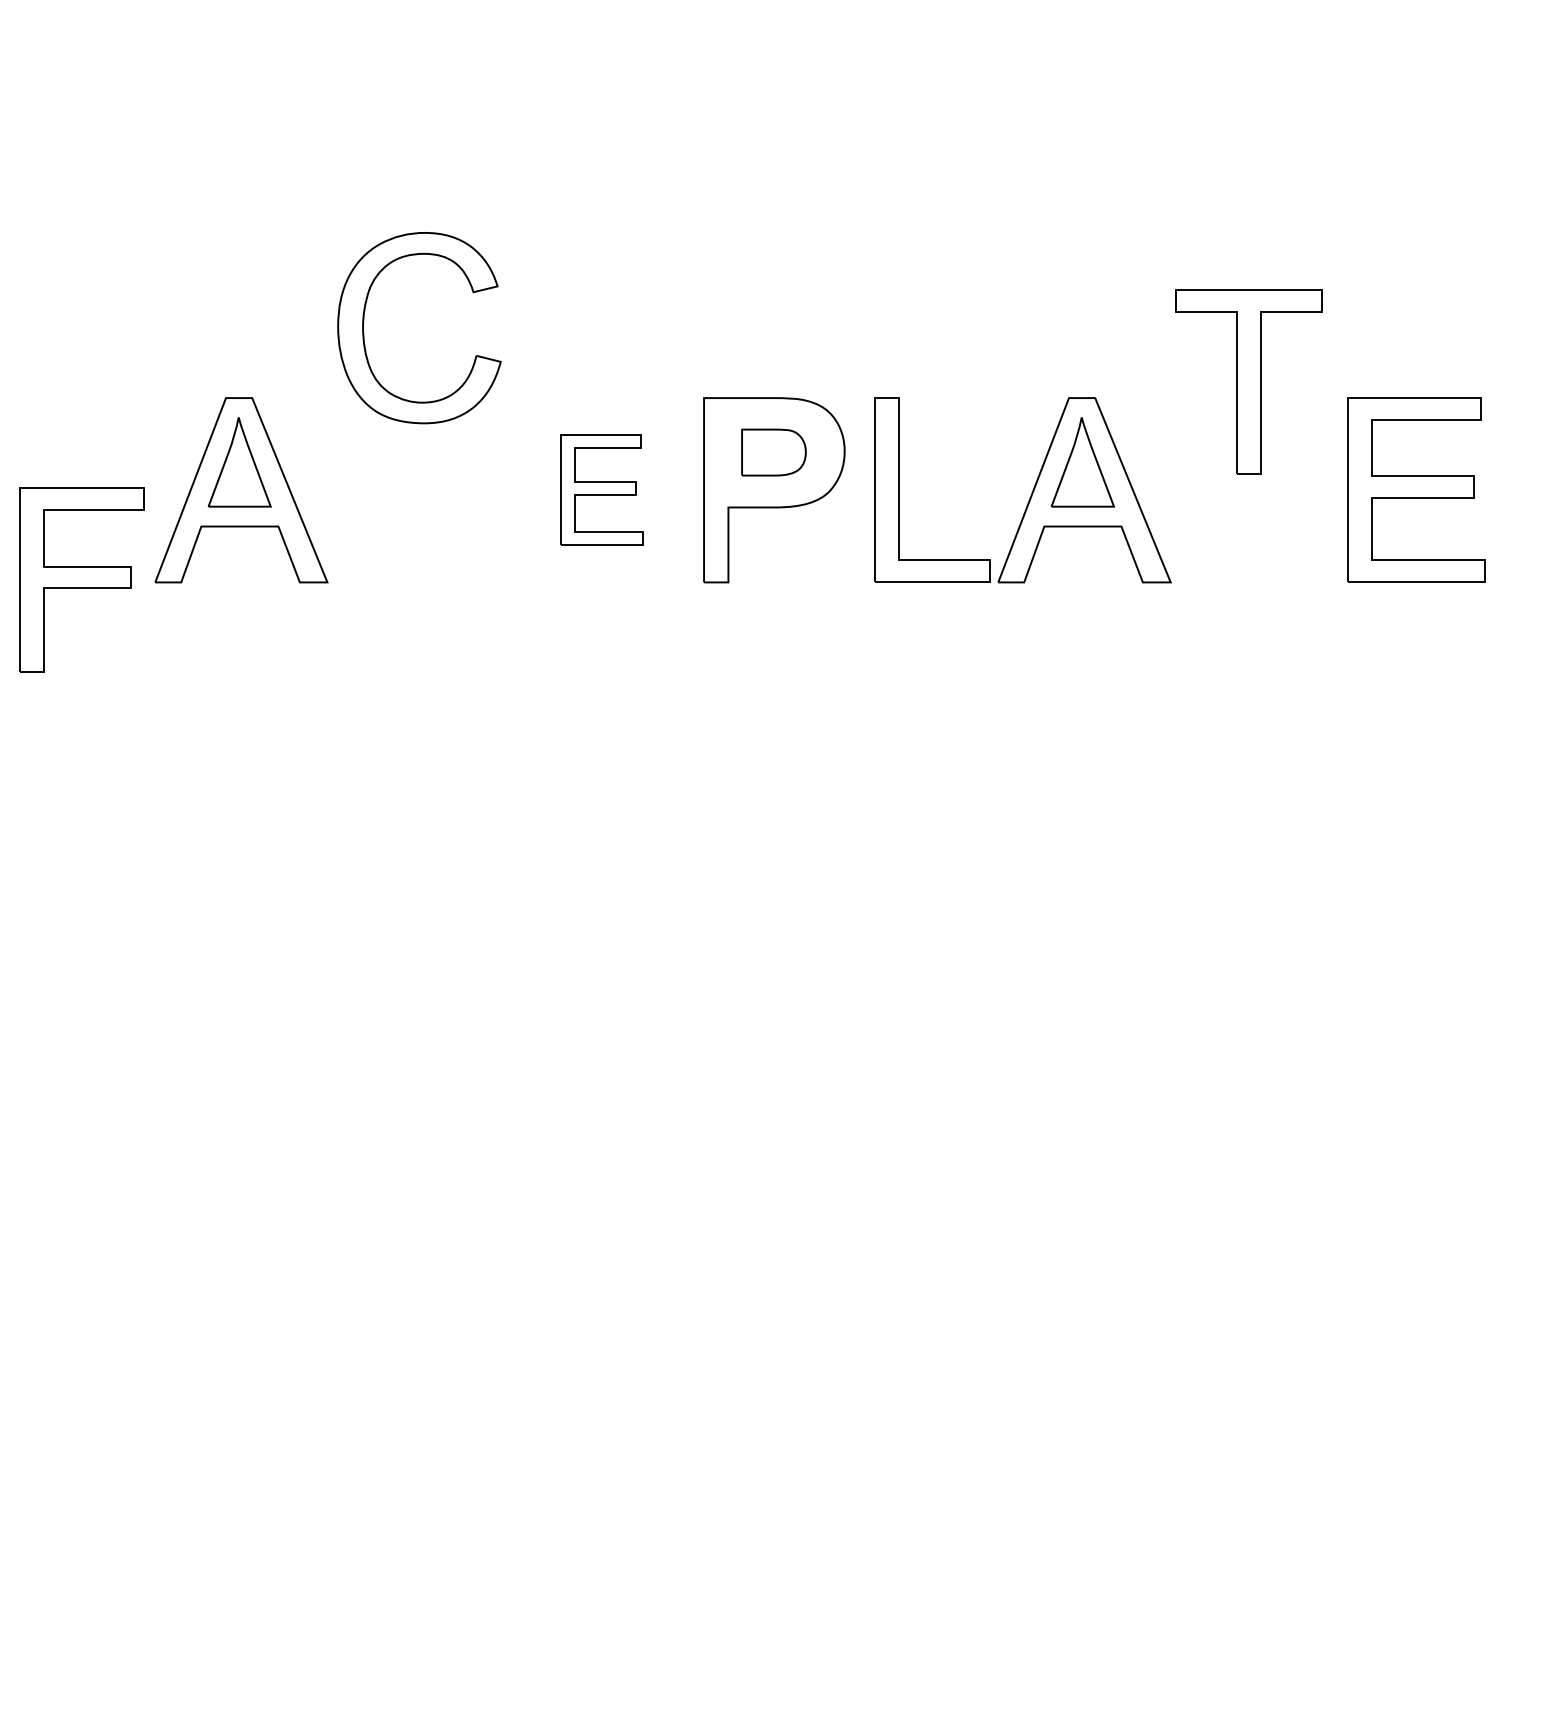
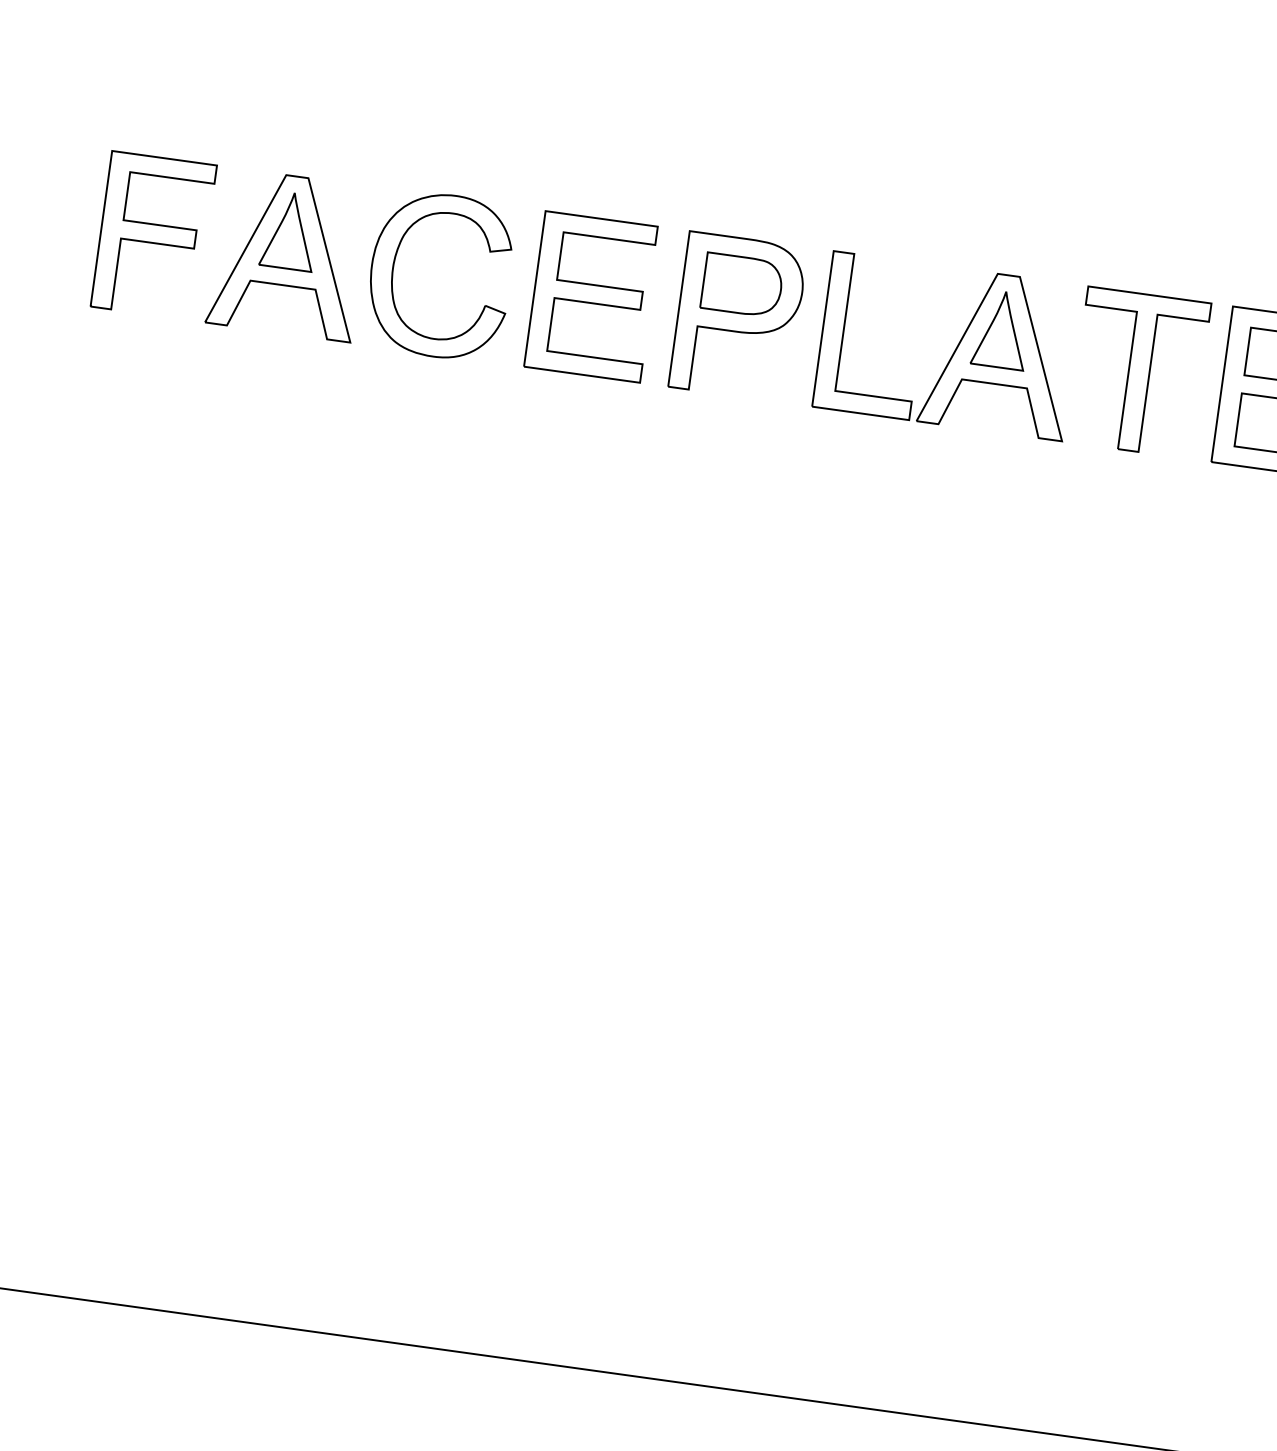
part: (364, 333) -> (393, 273), moved
part: (1248, 381) -> (1138, 372), moved
part: (773, 452) -> (742, 285), size x1.43
part: (601, 489) -> (592, 296), size x1.67
part: (81, 579) -> (153, 235), moved

